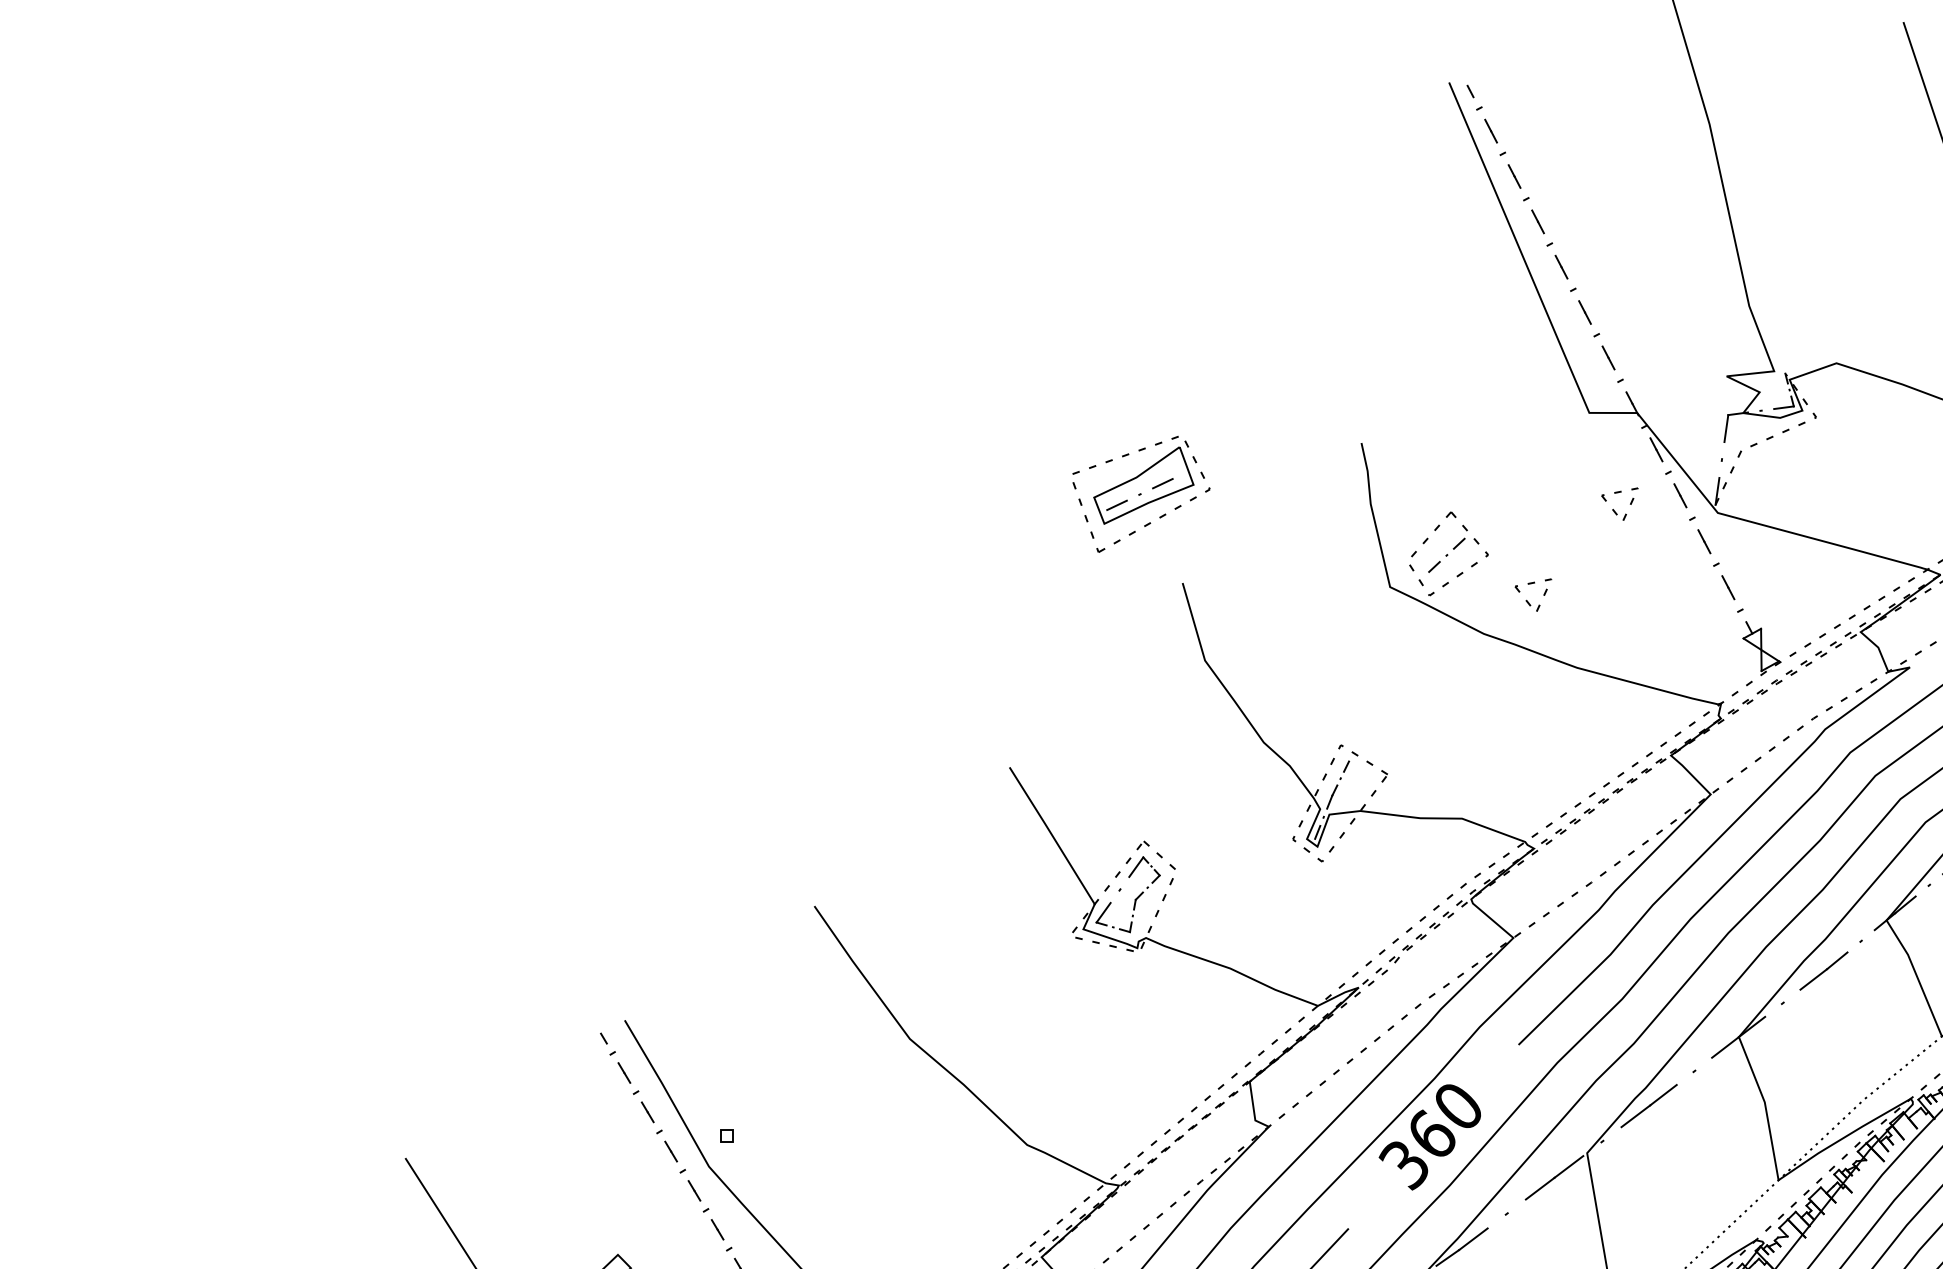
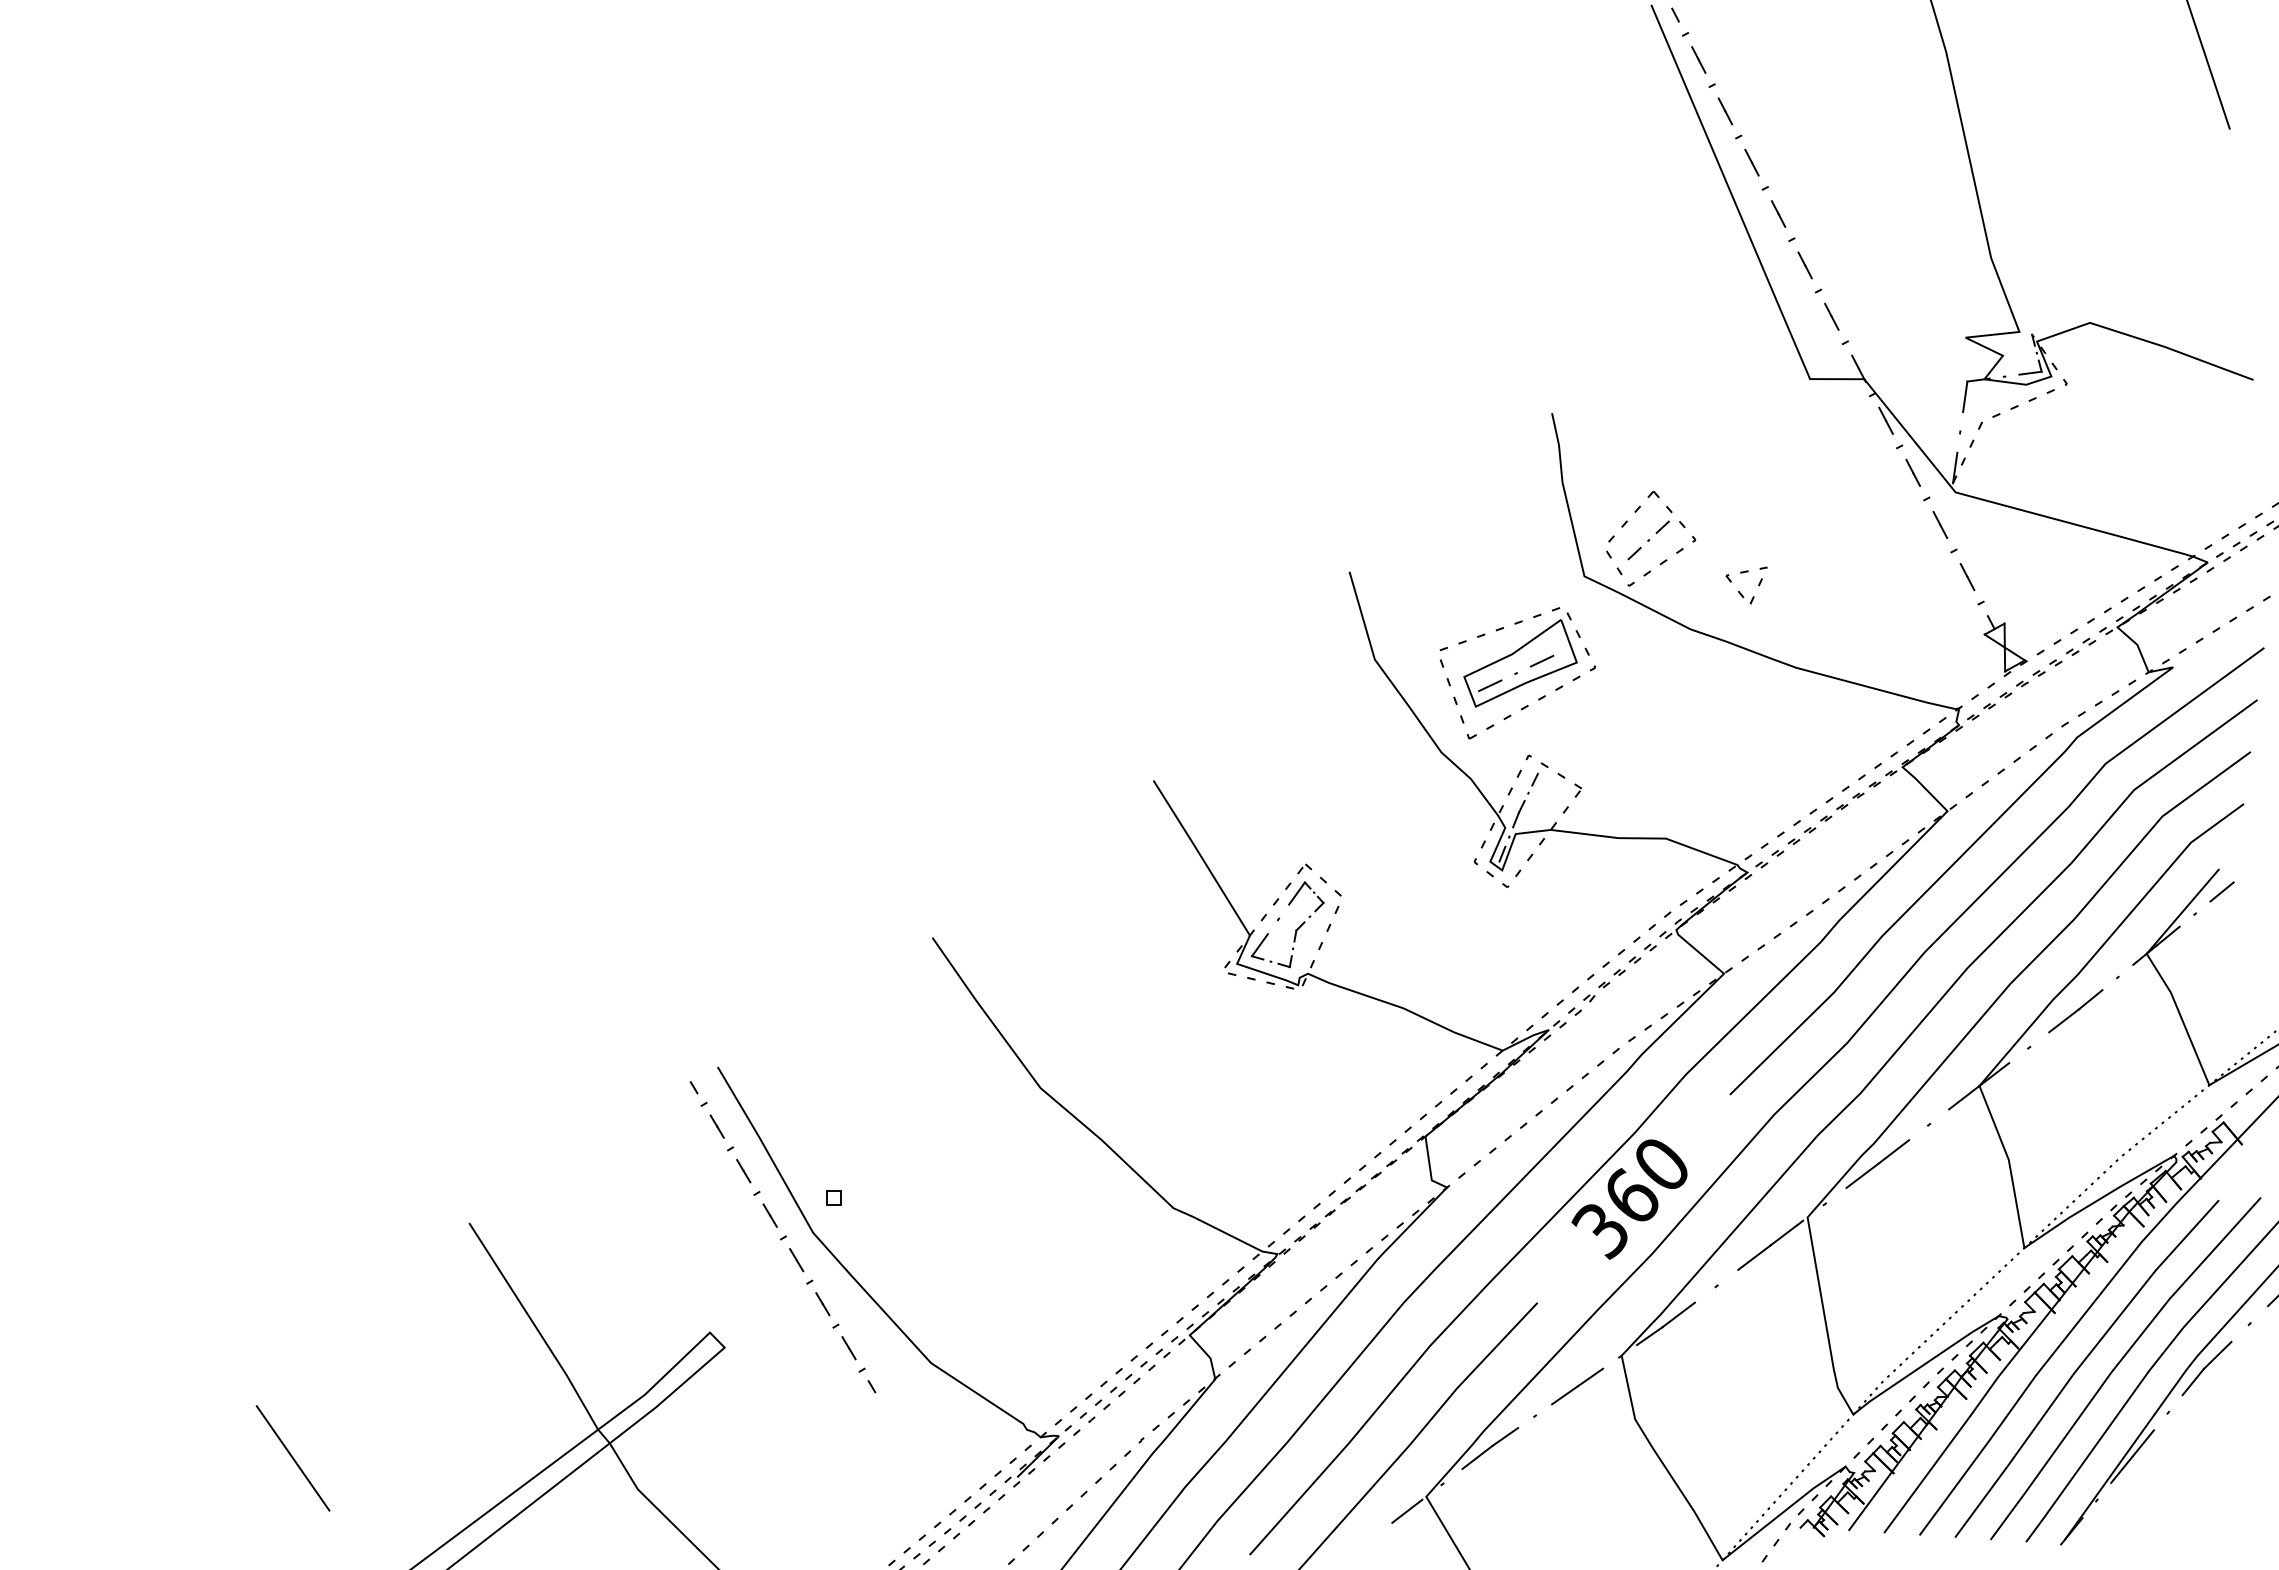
part: (1141, 494) -> (1517, 673), moved
part: (1613, 508) -> (1837, 487), removed

